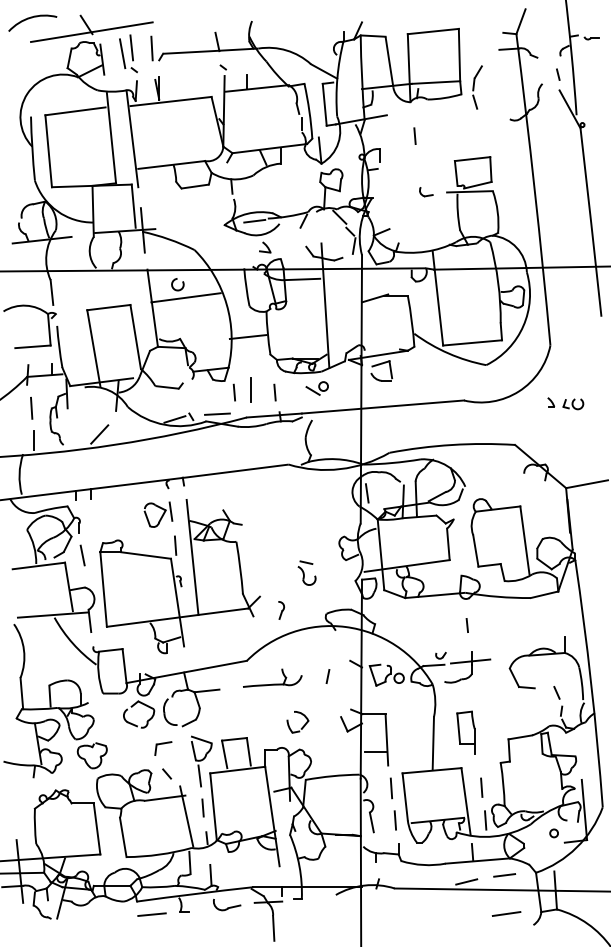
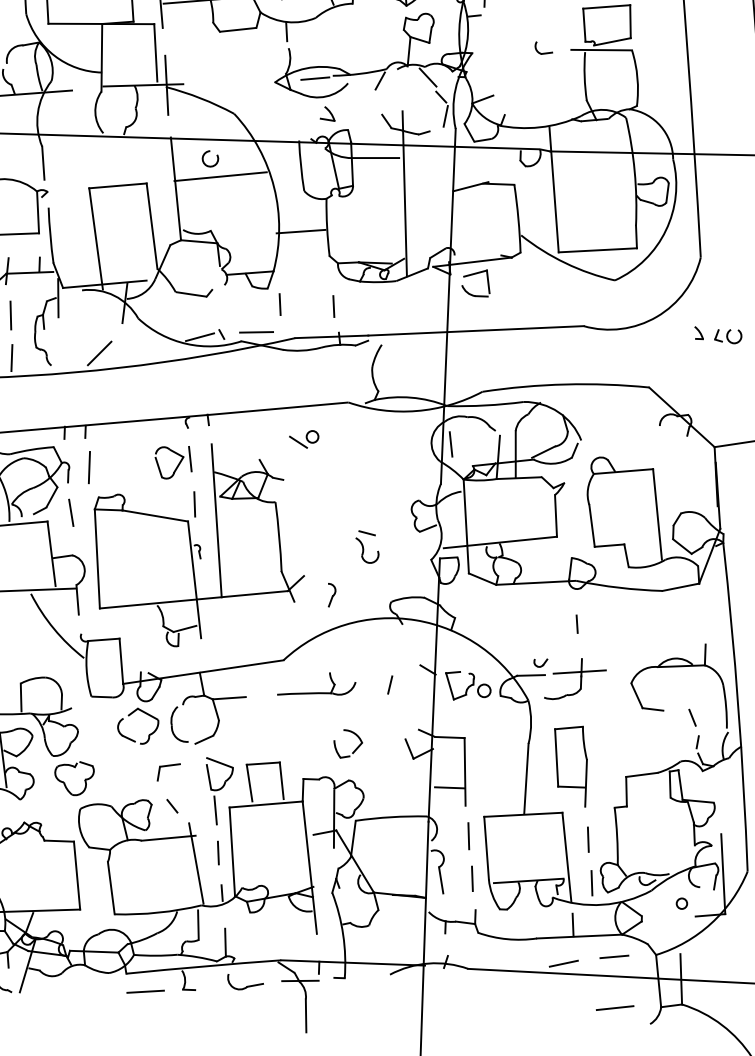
part: (316, 388) -> (303, 439), moved
line: (250, 389) -> (88, 467), moved
part: (465, 732) -> (569, 765), size x1.43

